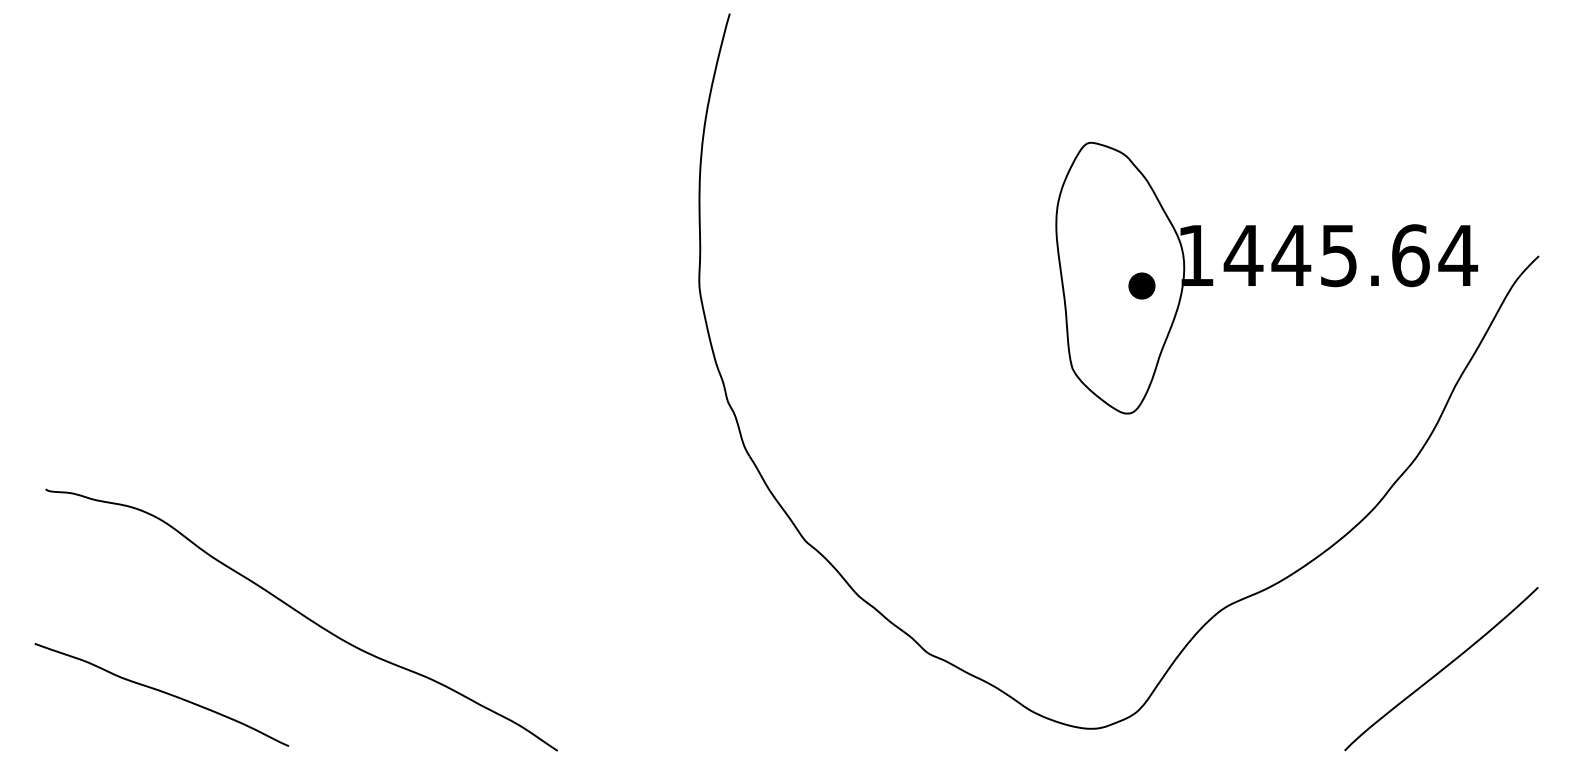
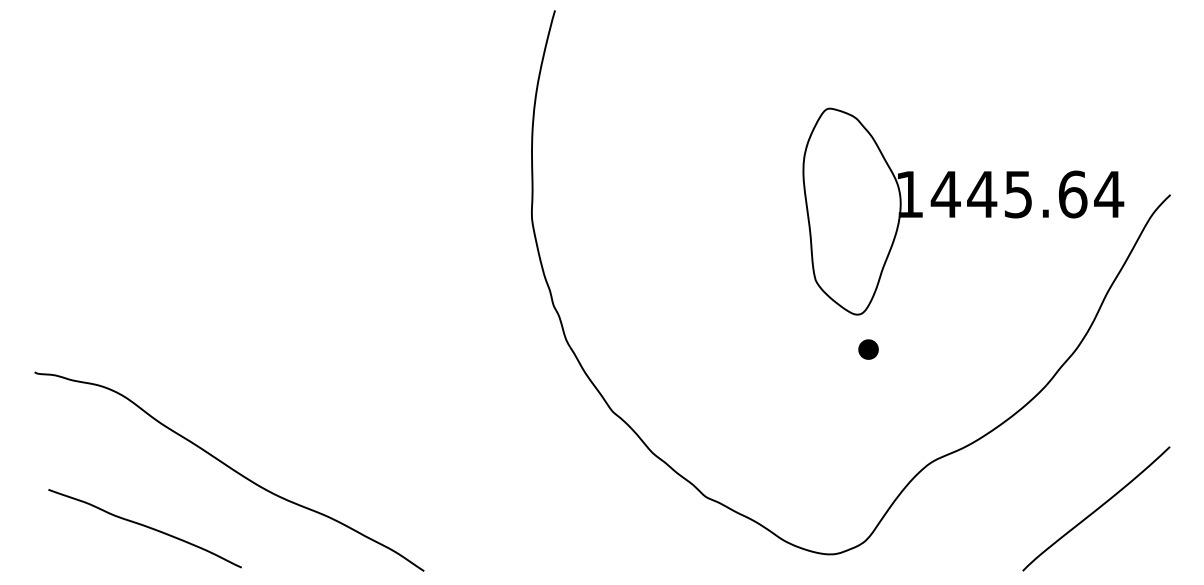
part: (1141, 285) -> (868, 349), moved
curve: (162, 693) -> (145, 527), moved

